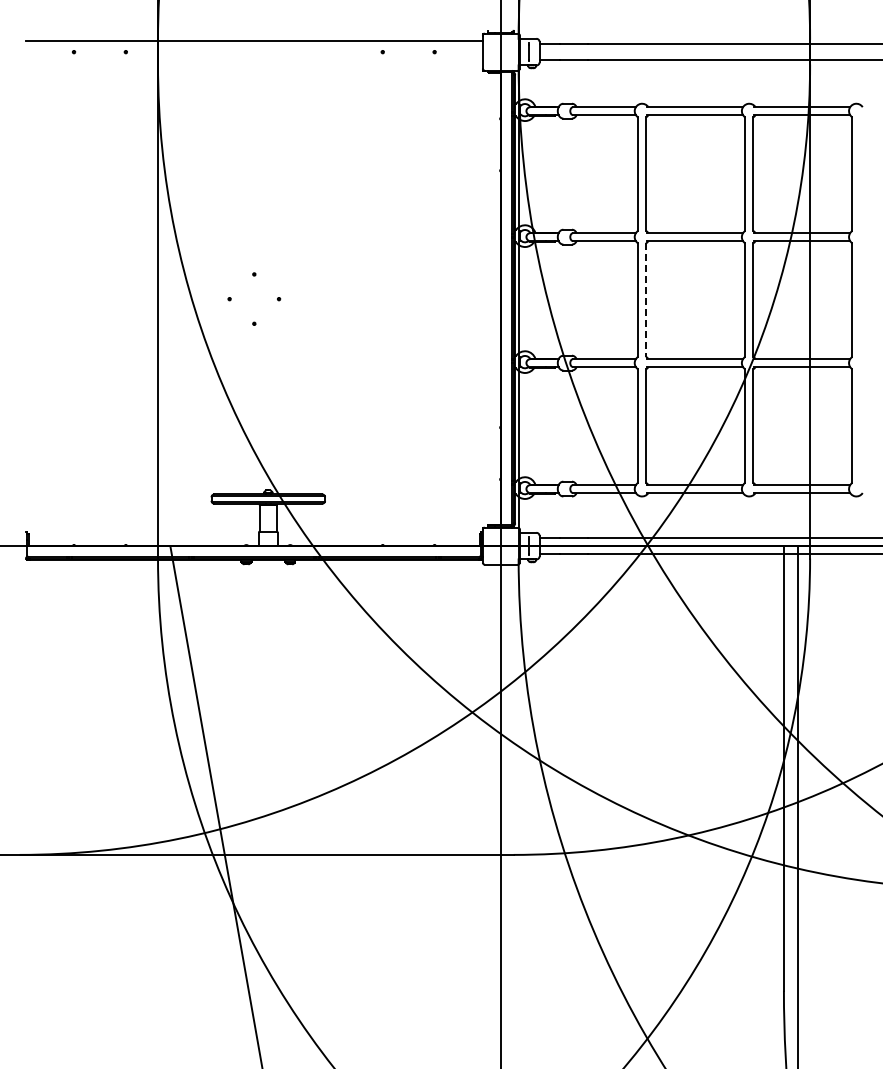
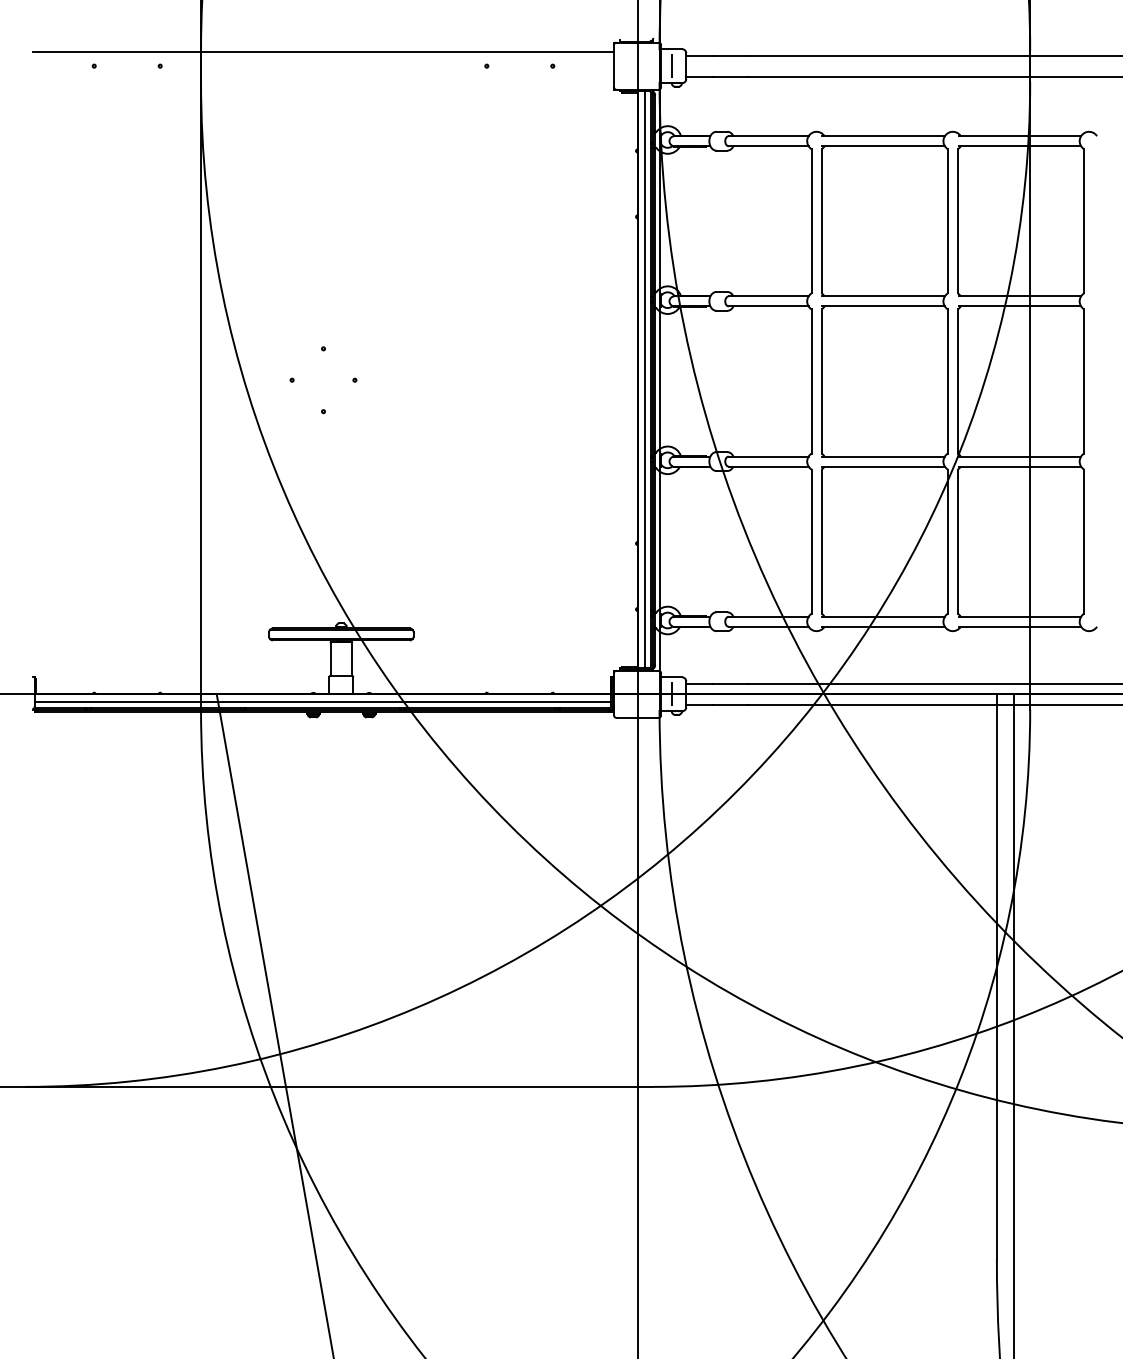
line: (507, 298) -> (645, 379), added
line: (646, 300) -> (822, 381), dashed -> solid
line: (253, 552) -> (322, 702), added

